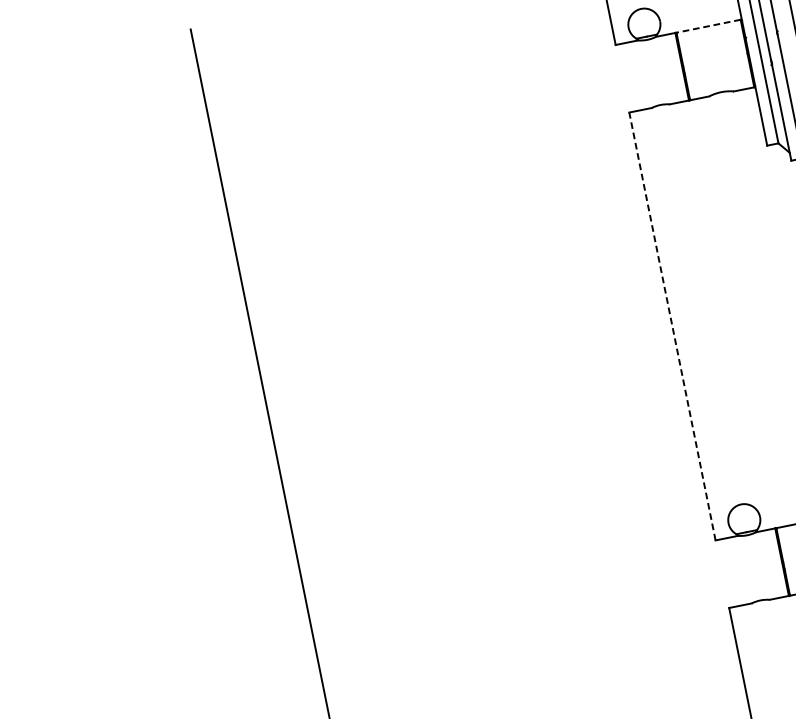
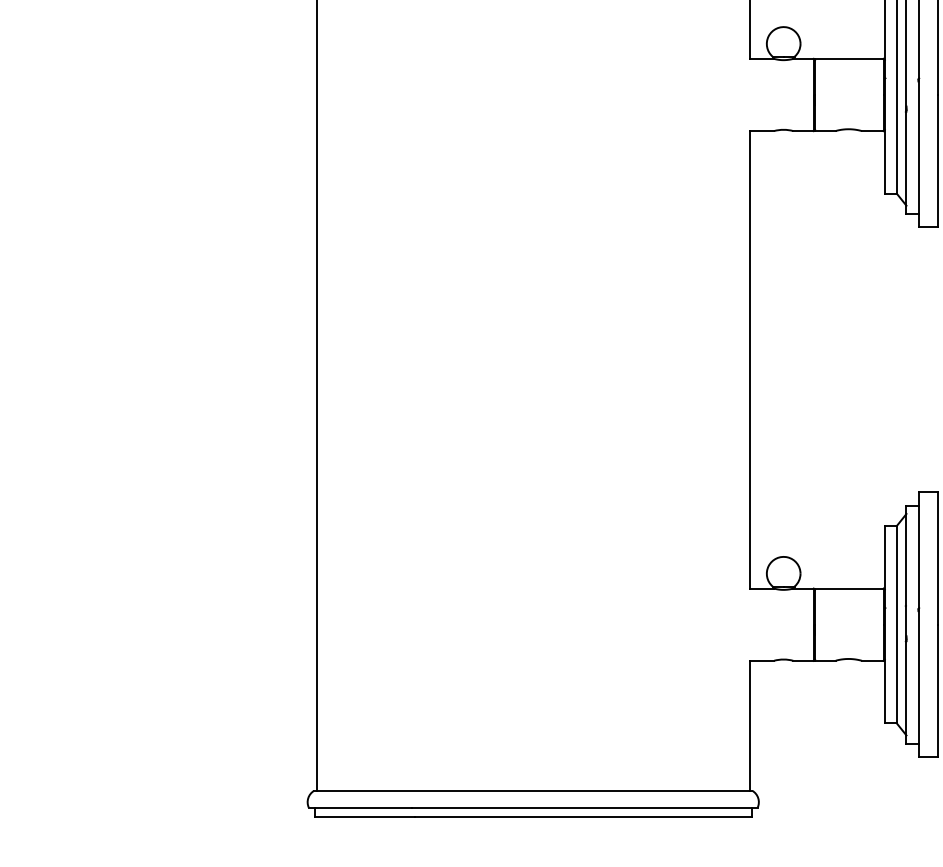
line: (707, 26) -> (848, 58), dashed -> solid
line: (671, 326) -> (749, 359), dashed -> solid

